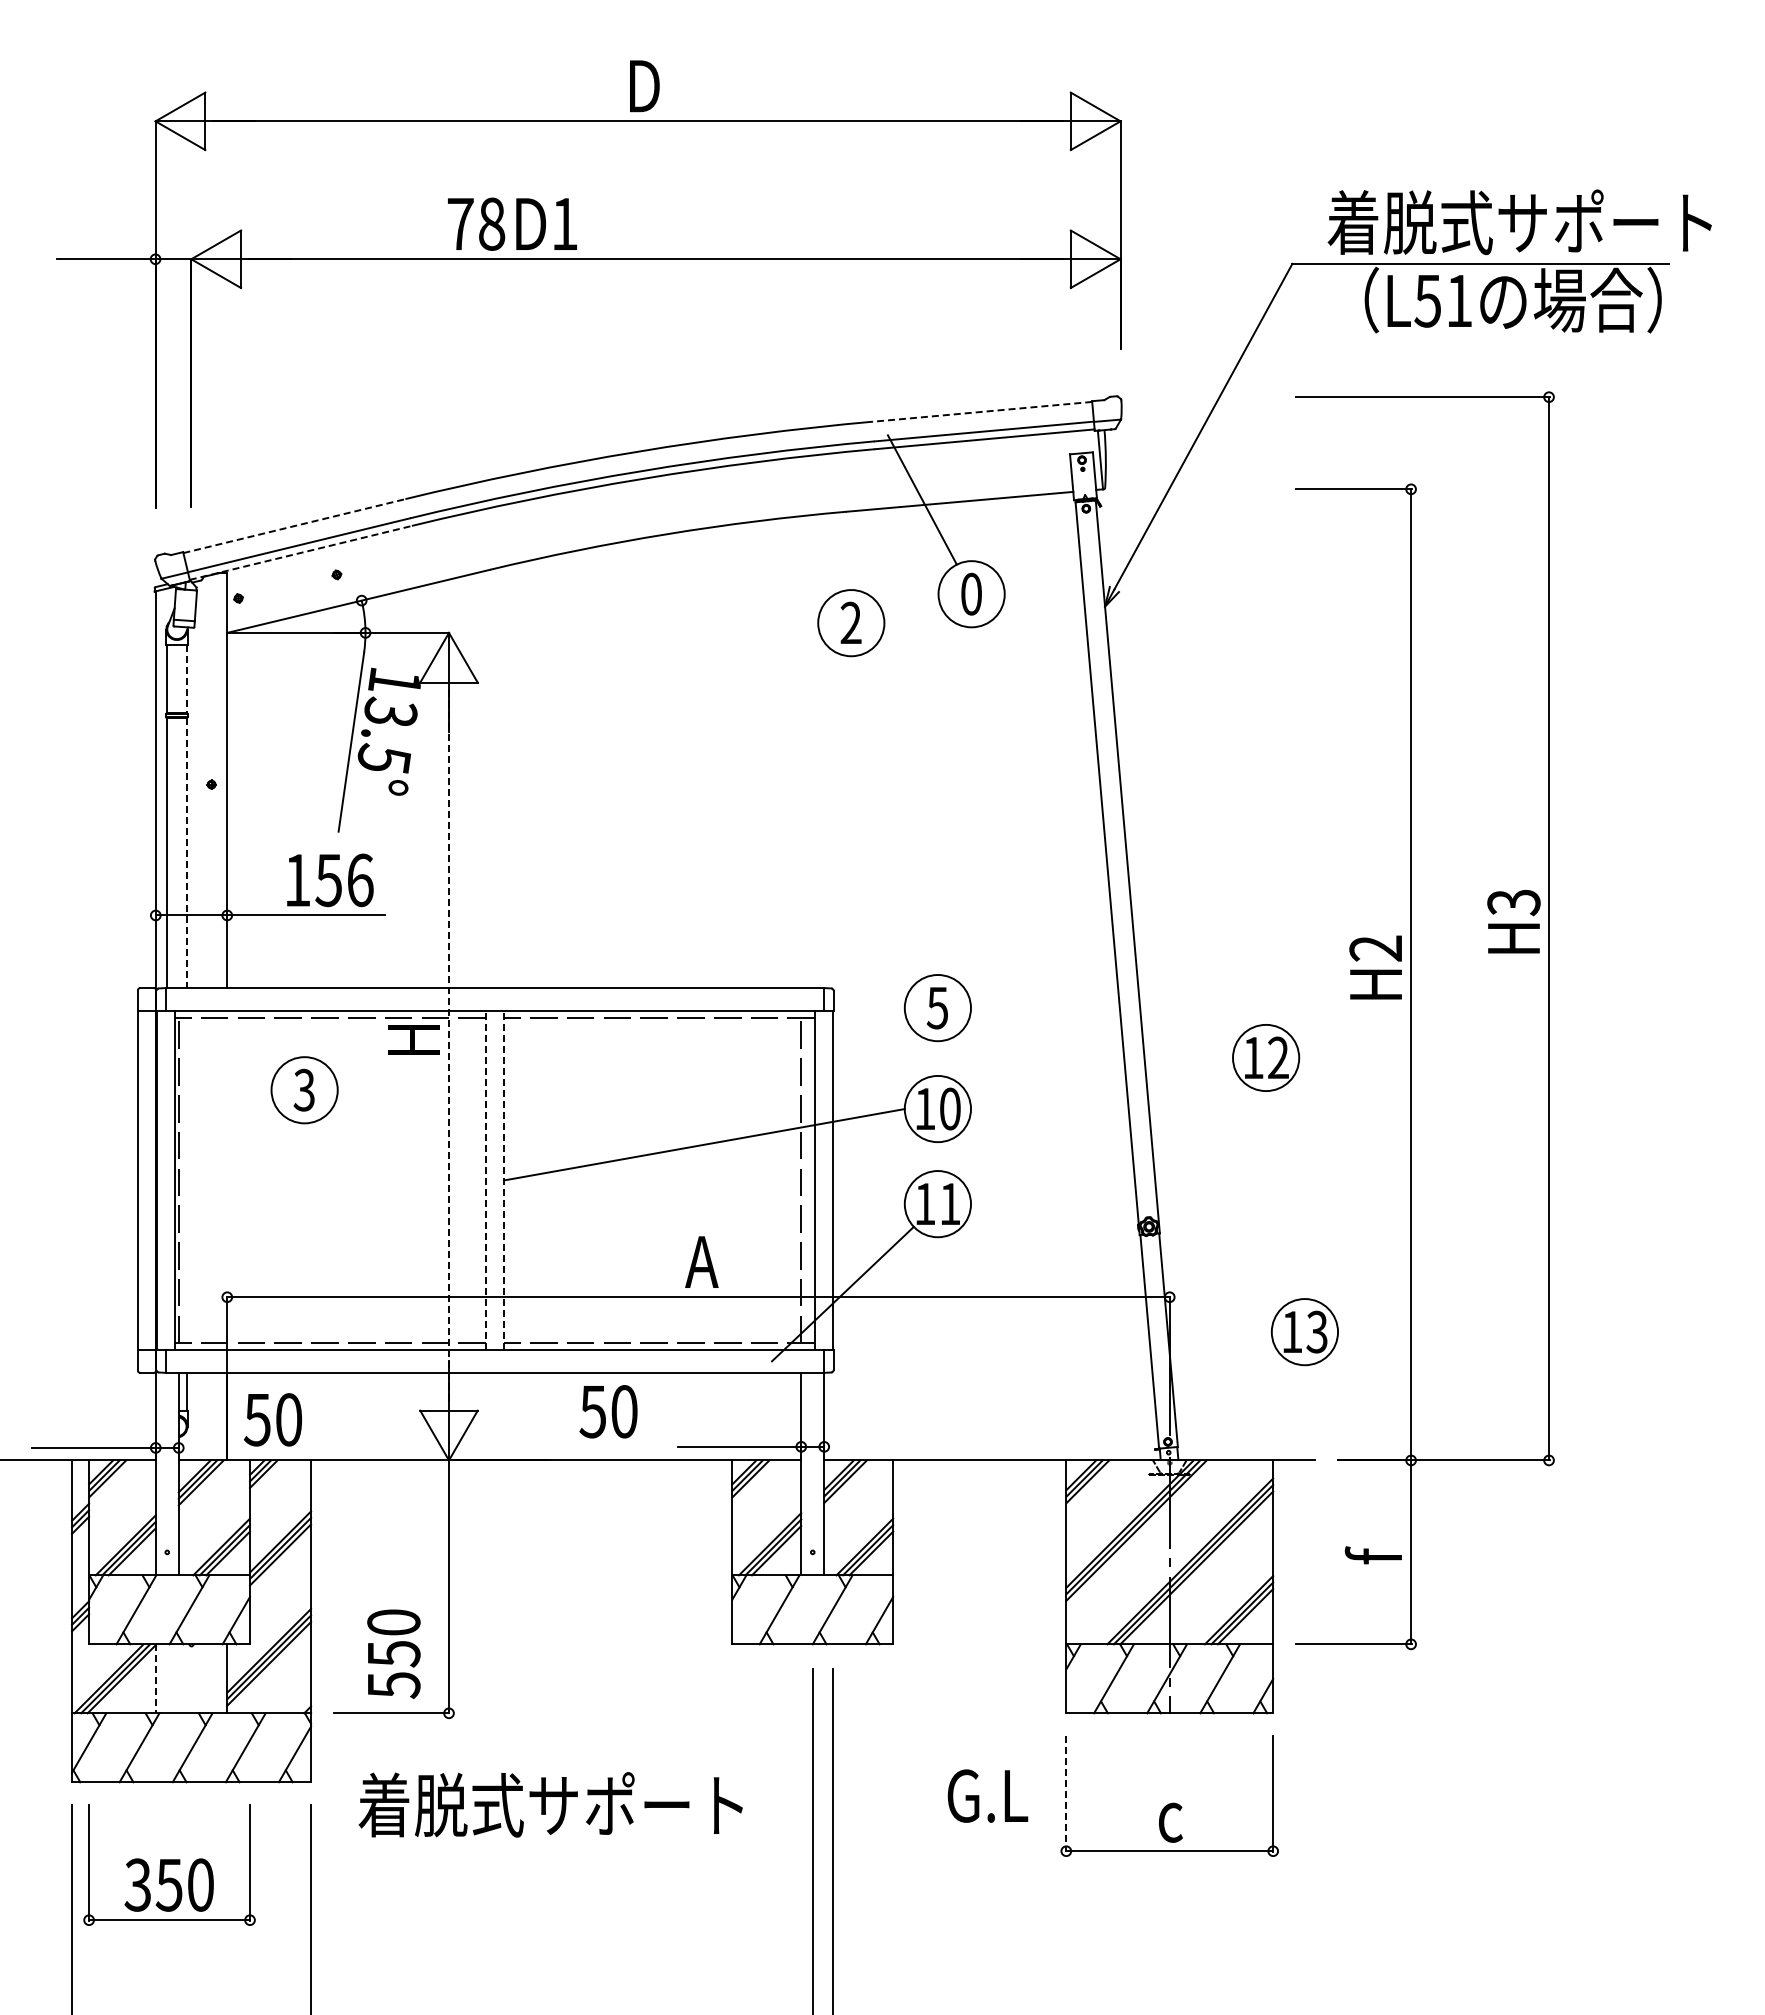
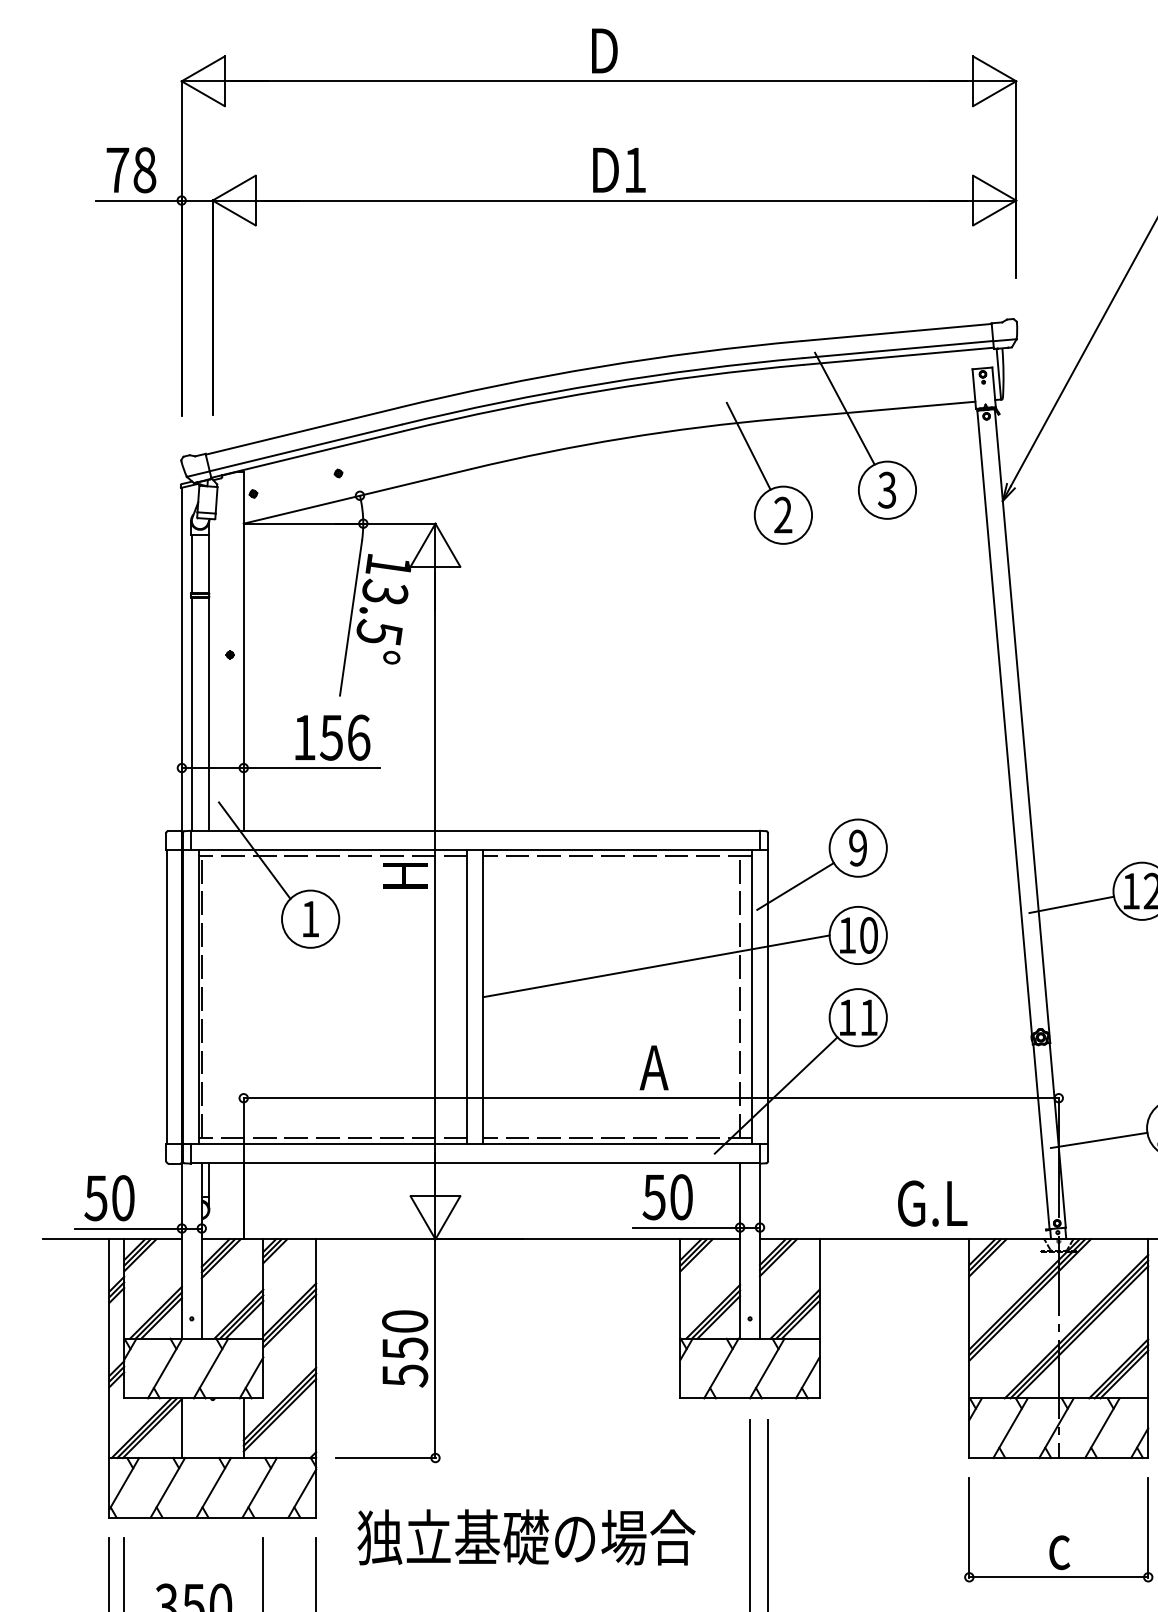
text: (476, 223) -> (131, 169), moved
text: (546, 223) -> (619, 169), moved
line: (982, 411) -> (896, 332), dashed -> solid
line: (294, 526) -> (301, 431), dashed -> solid
line: (810, 543) -> (748, 446), added
line: (301, 552) -> (307, 454), dashed -> solid
text: (970, 594) -> (886, 490), 0 -> 3
line: (186, 679) -> (208, 563), dashed -> solid
line: (186, 853) -> (208, 714), dashed -> solid
text: (936, 1007) -> (857, 847), 5 -> 9
line: (239, 1010) -> (254, 850), added
line: (449, 1047) -> (435, 882), dashed -> solid
line: (865, 1052) -> (795, 886), added
line: (1184, 1073) -> (1071, 904), added
text: (303, 1089) -> (309, 918), 3 -> 1
line: (485, 1180) -> (467, 997), dashed -> solid
line: (504, 1180) -> (483, 997), dashed -> solid
line: (1216, 1345) -> (1099, 1139), added
text: (608, 1411) -> (667, 1197), moved
text: (272, 1419) -> (109, 1197), moved
text: (393, 1653) -> (404, 1348), moved
line: (155, 1679) -> (181, 1428), dashed -> solid
line: (1066, 1793) -> (969, 1527), dashed -> solid
text: (987, 1795) -> (932, 1203), moved
text: (553, 1804) -> (525, 1536), 着脱式サポート -> 独立基礎の場合

